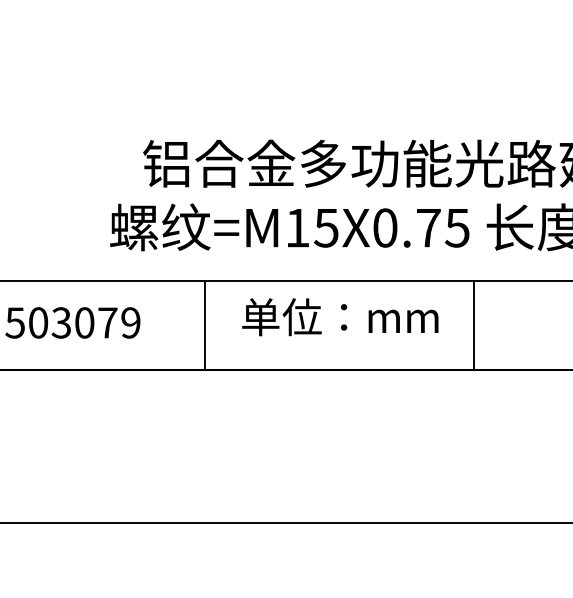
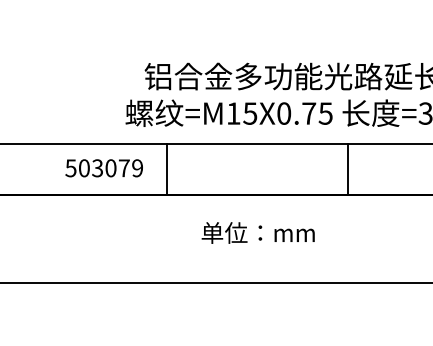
text: (339, 316) -> (257, 232), moved
line: (205, 325) -> (167, 169), moved
line: (474, 325) -> (348, 169), moved

